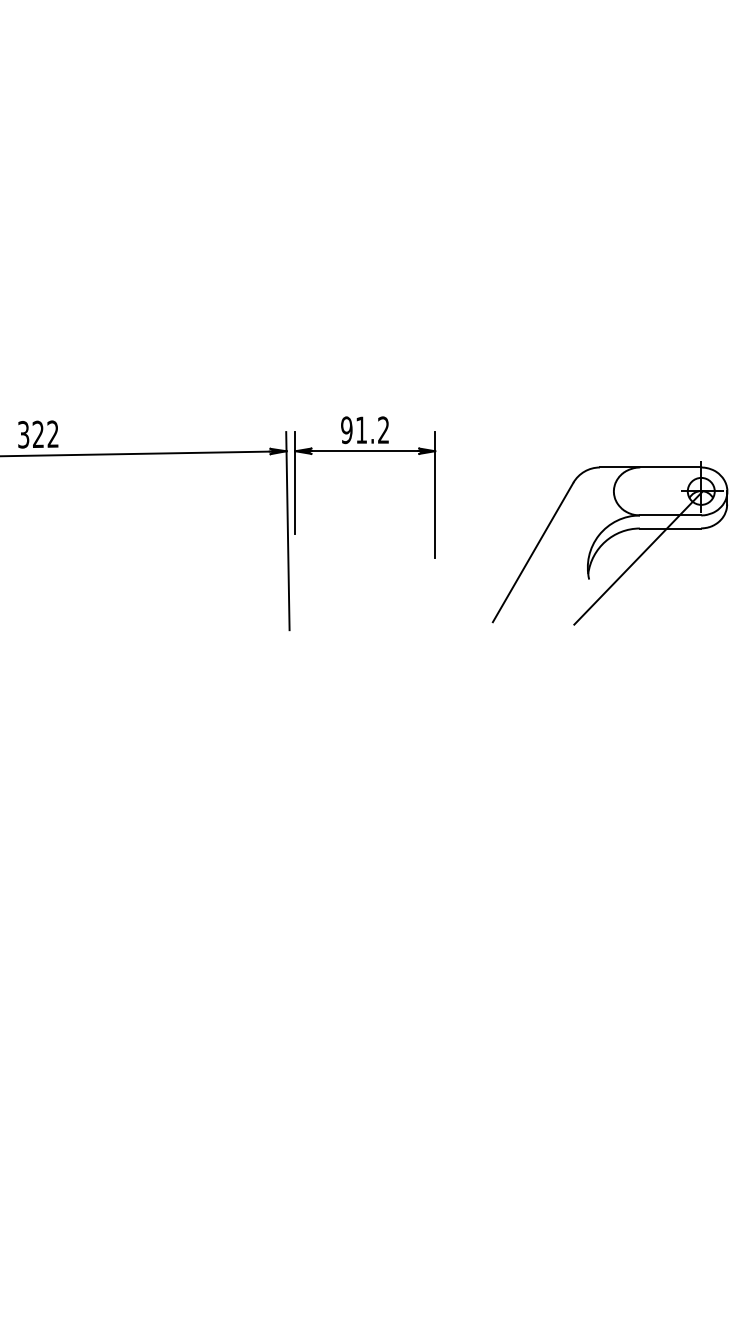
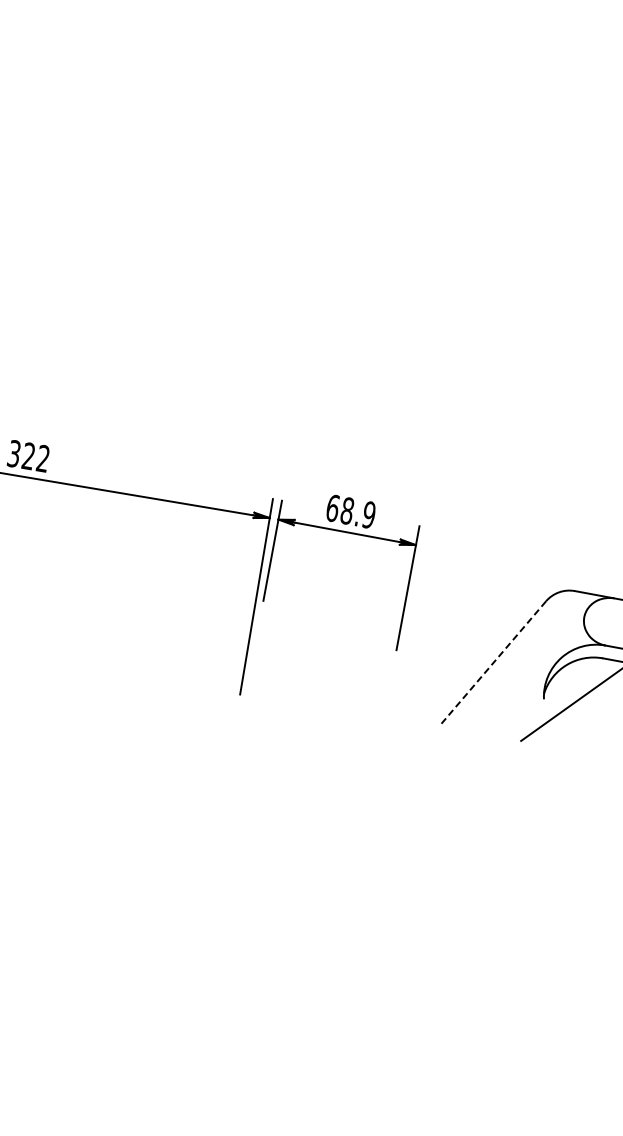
text: (365, 430) -> (351, 511), 91.2 -> 68.9
line: (532, 552) -> (493, 662), solid -> dashed

